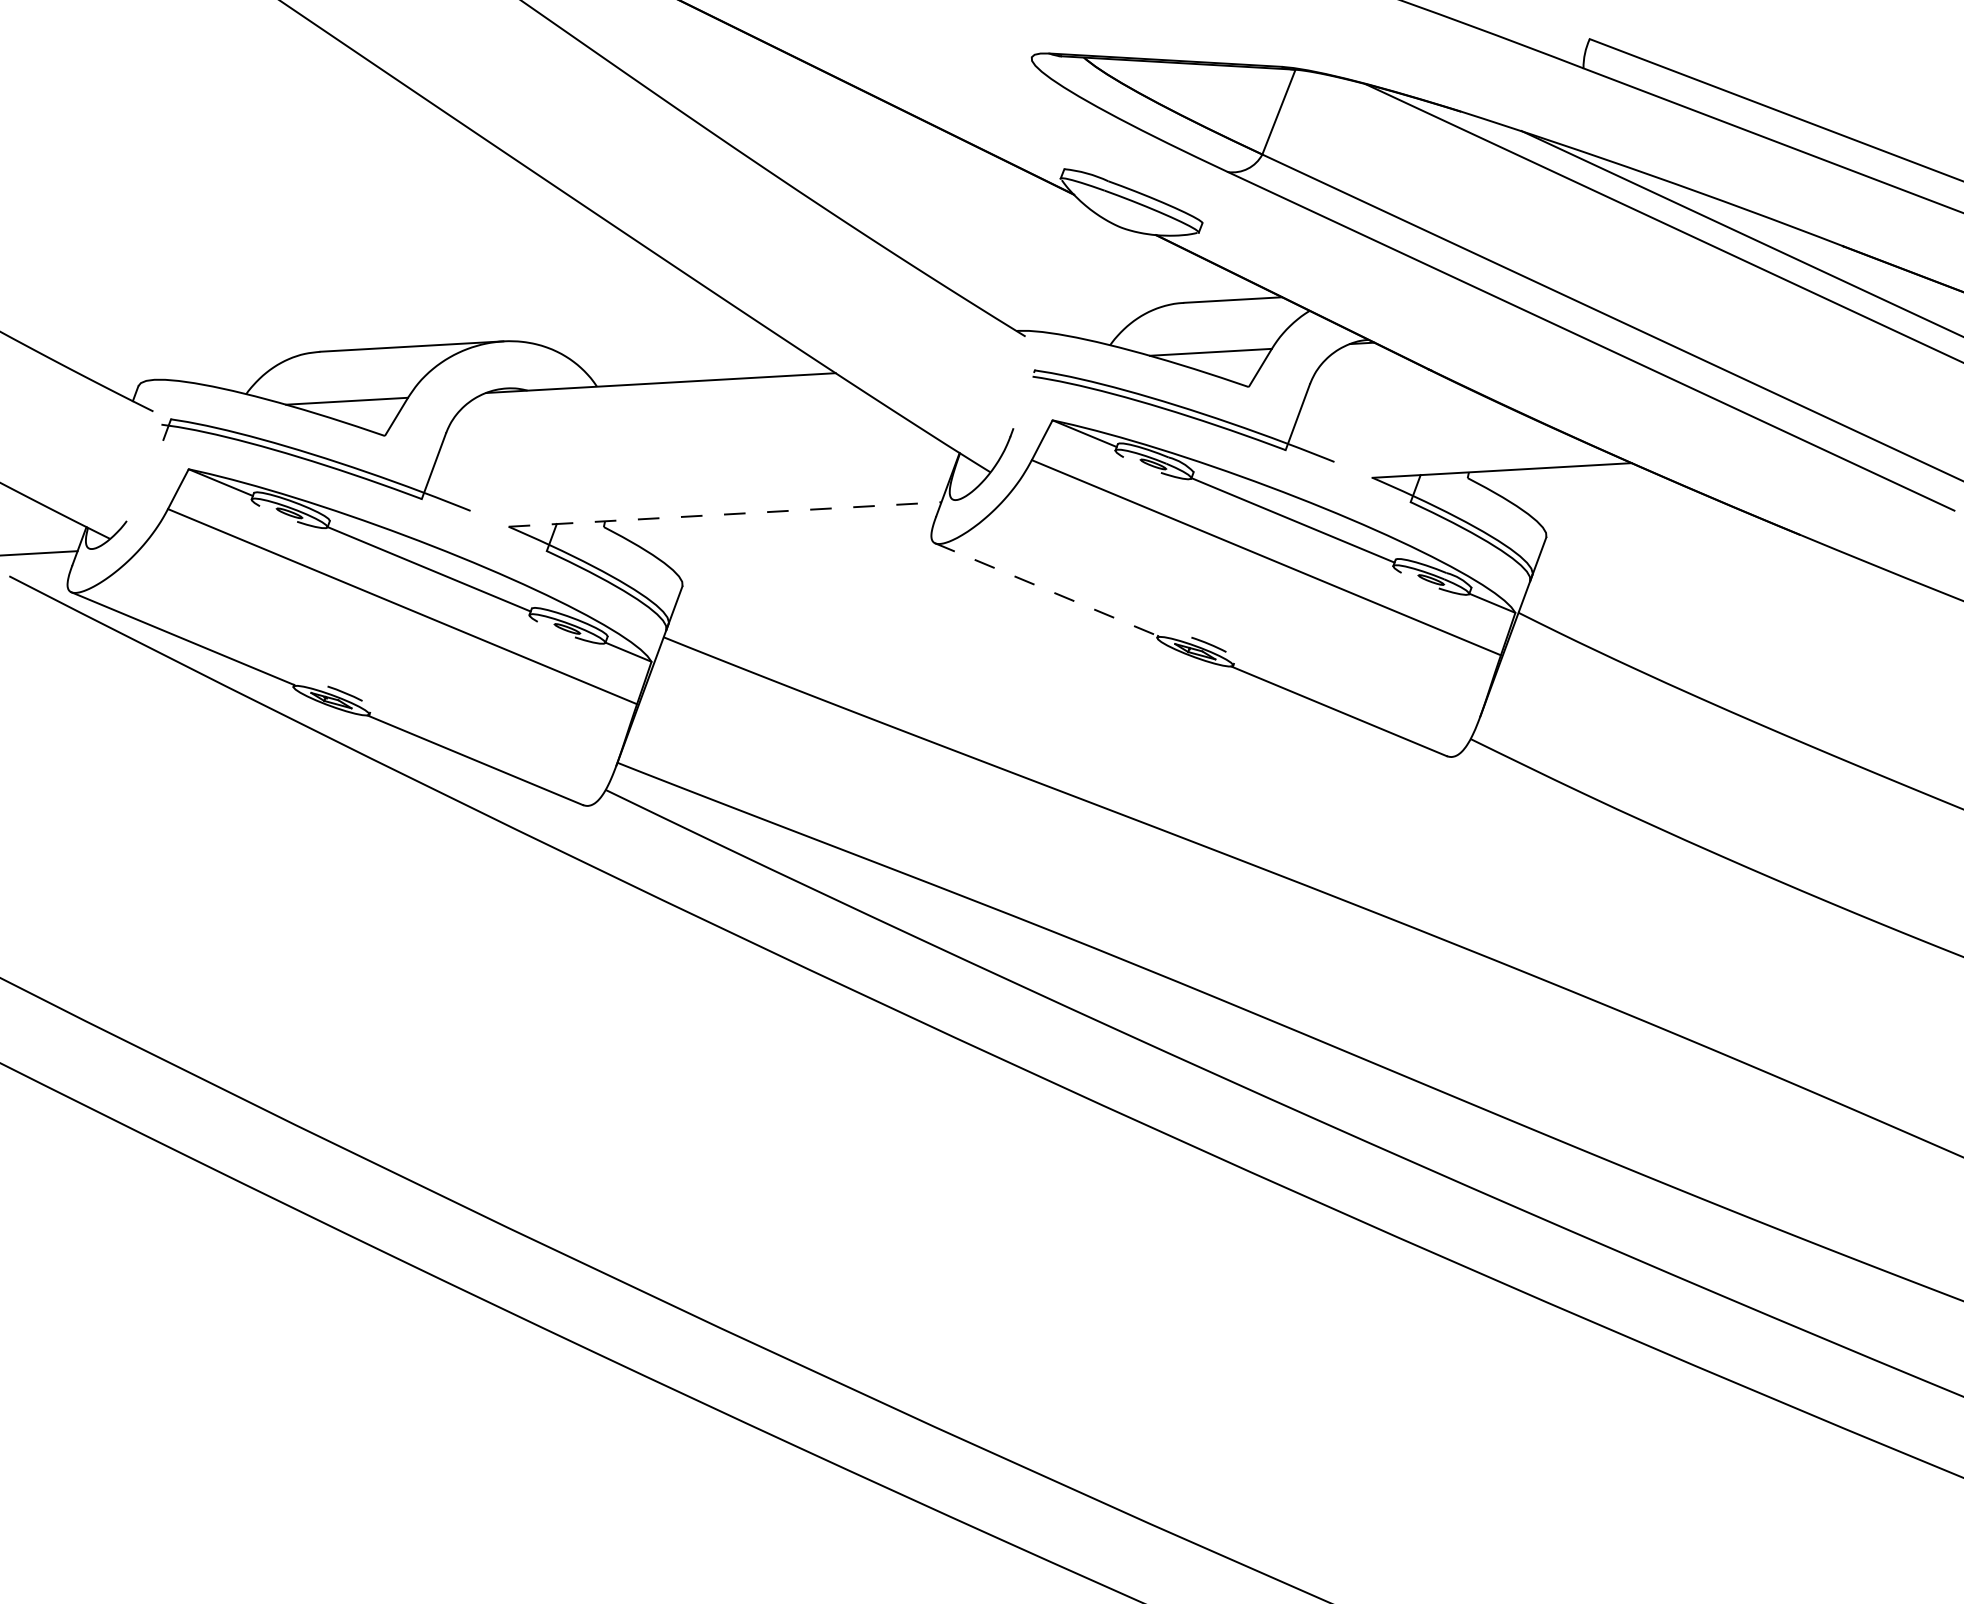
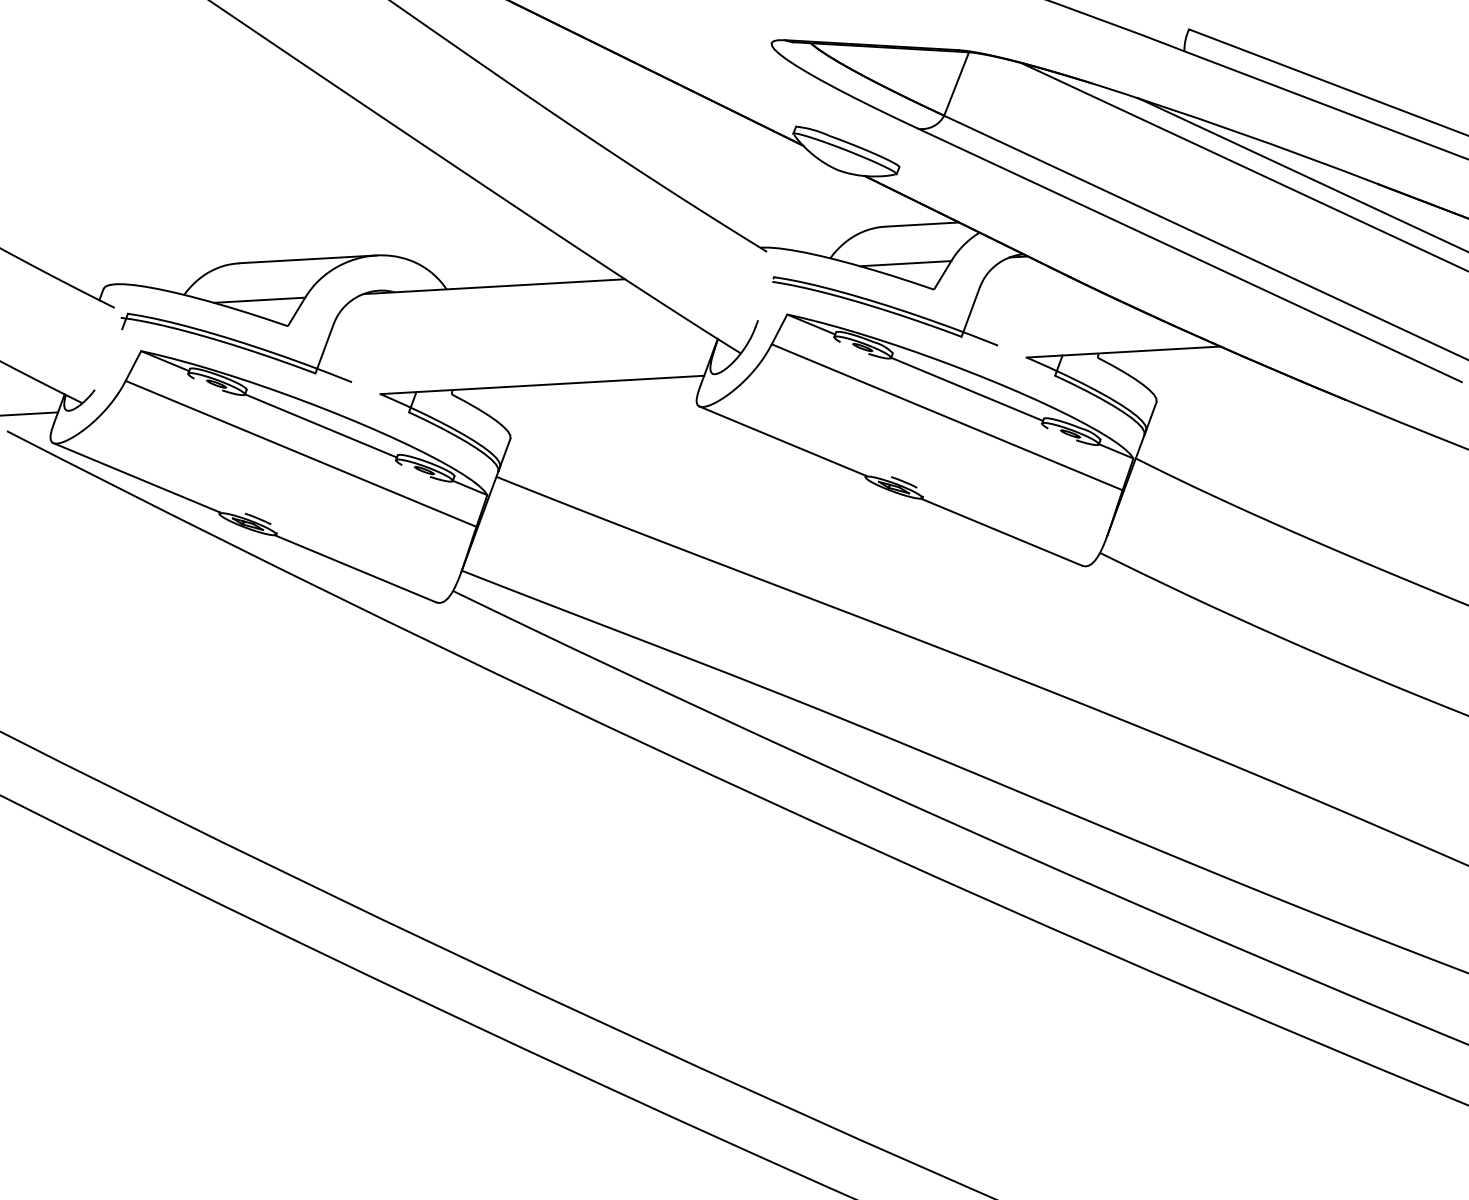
line: (725, 513) -> (542, 384), dashed -> solid
line: (1047, 590) -> (783, 441), dashed -> solid

